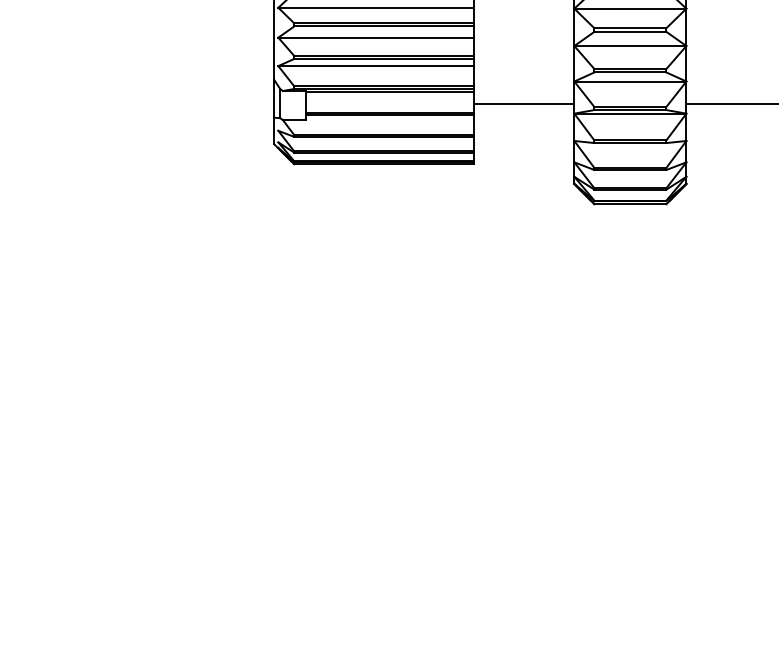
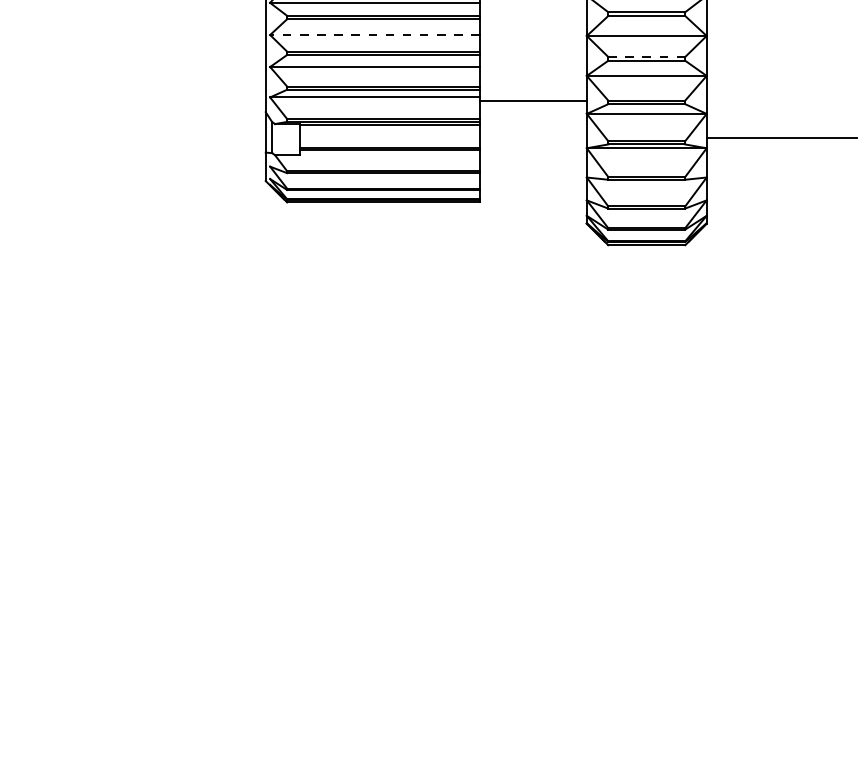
line: (375, 8) -> (374, 35), solid -> dashed
line: (630, 27) -> (646, 56), solid -> dashed
line: (523, 104) -> (532, 101), moved

